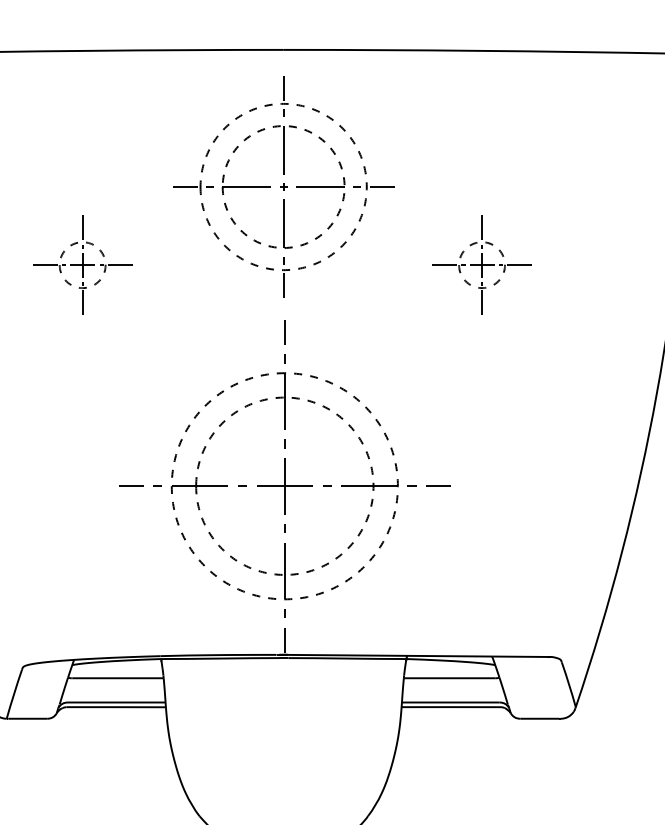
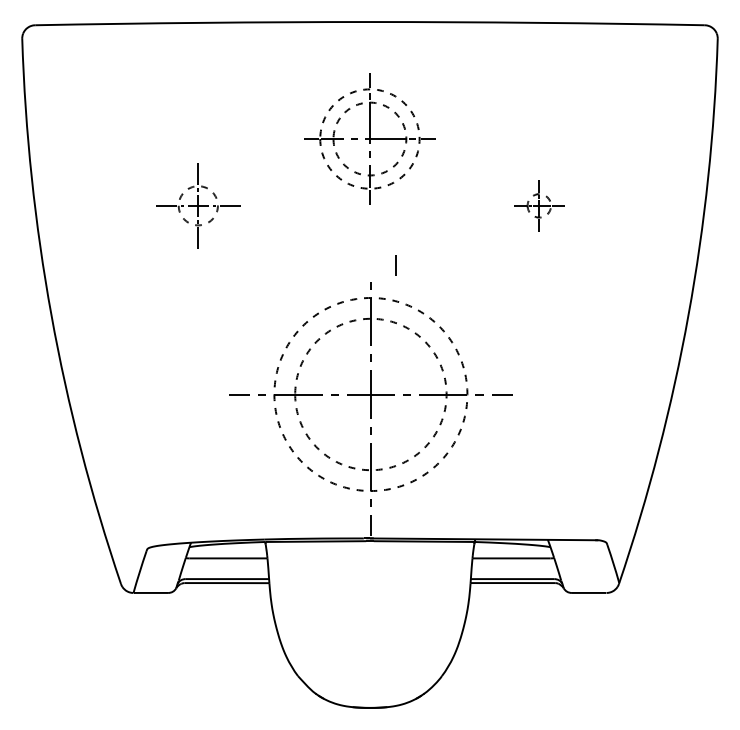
part: (283, 186) -> (369, 138), size x0.7
part: (482, 264) -> (539, 205), size x0.6
line: (284, 332) -> (395, 265), moved

